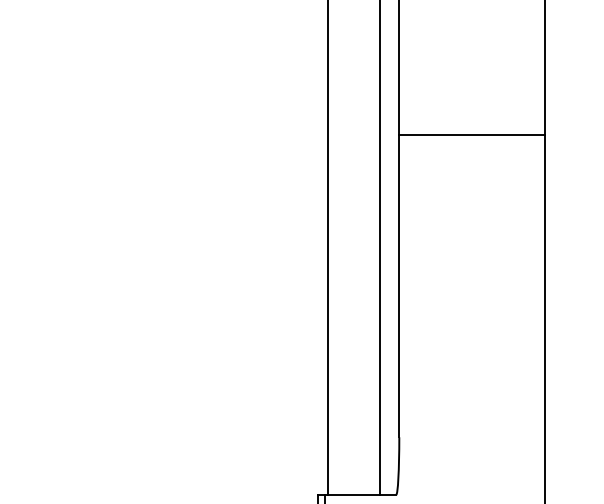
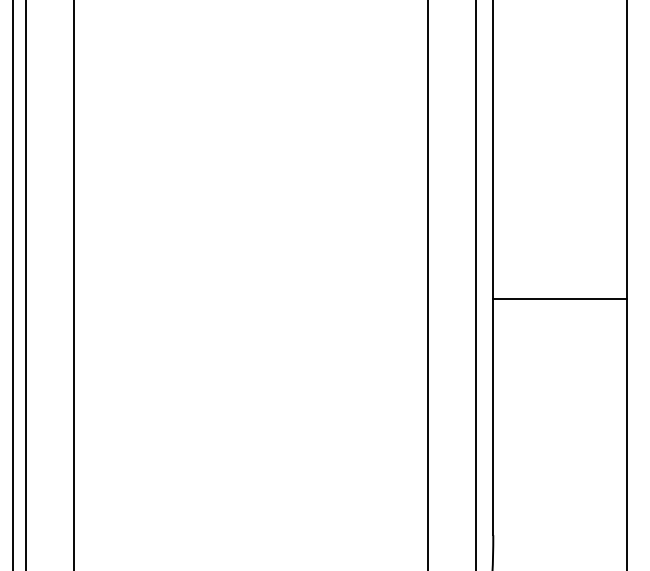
line: (472, 134) -> (560, 298), moved

